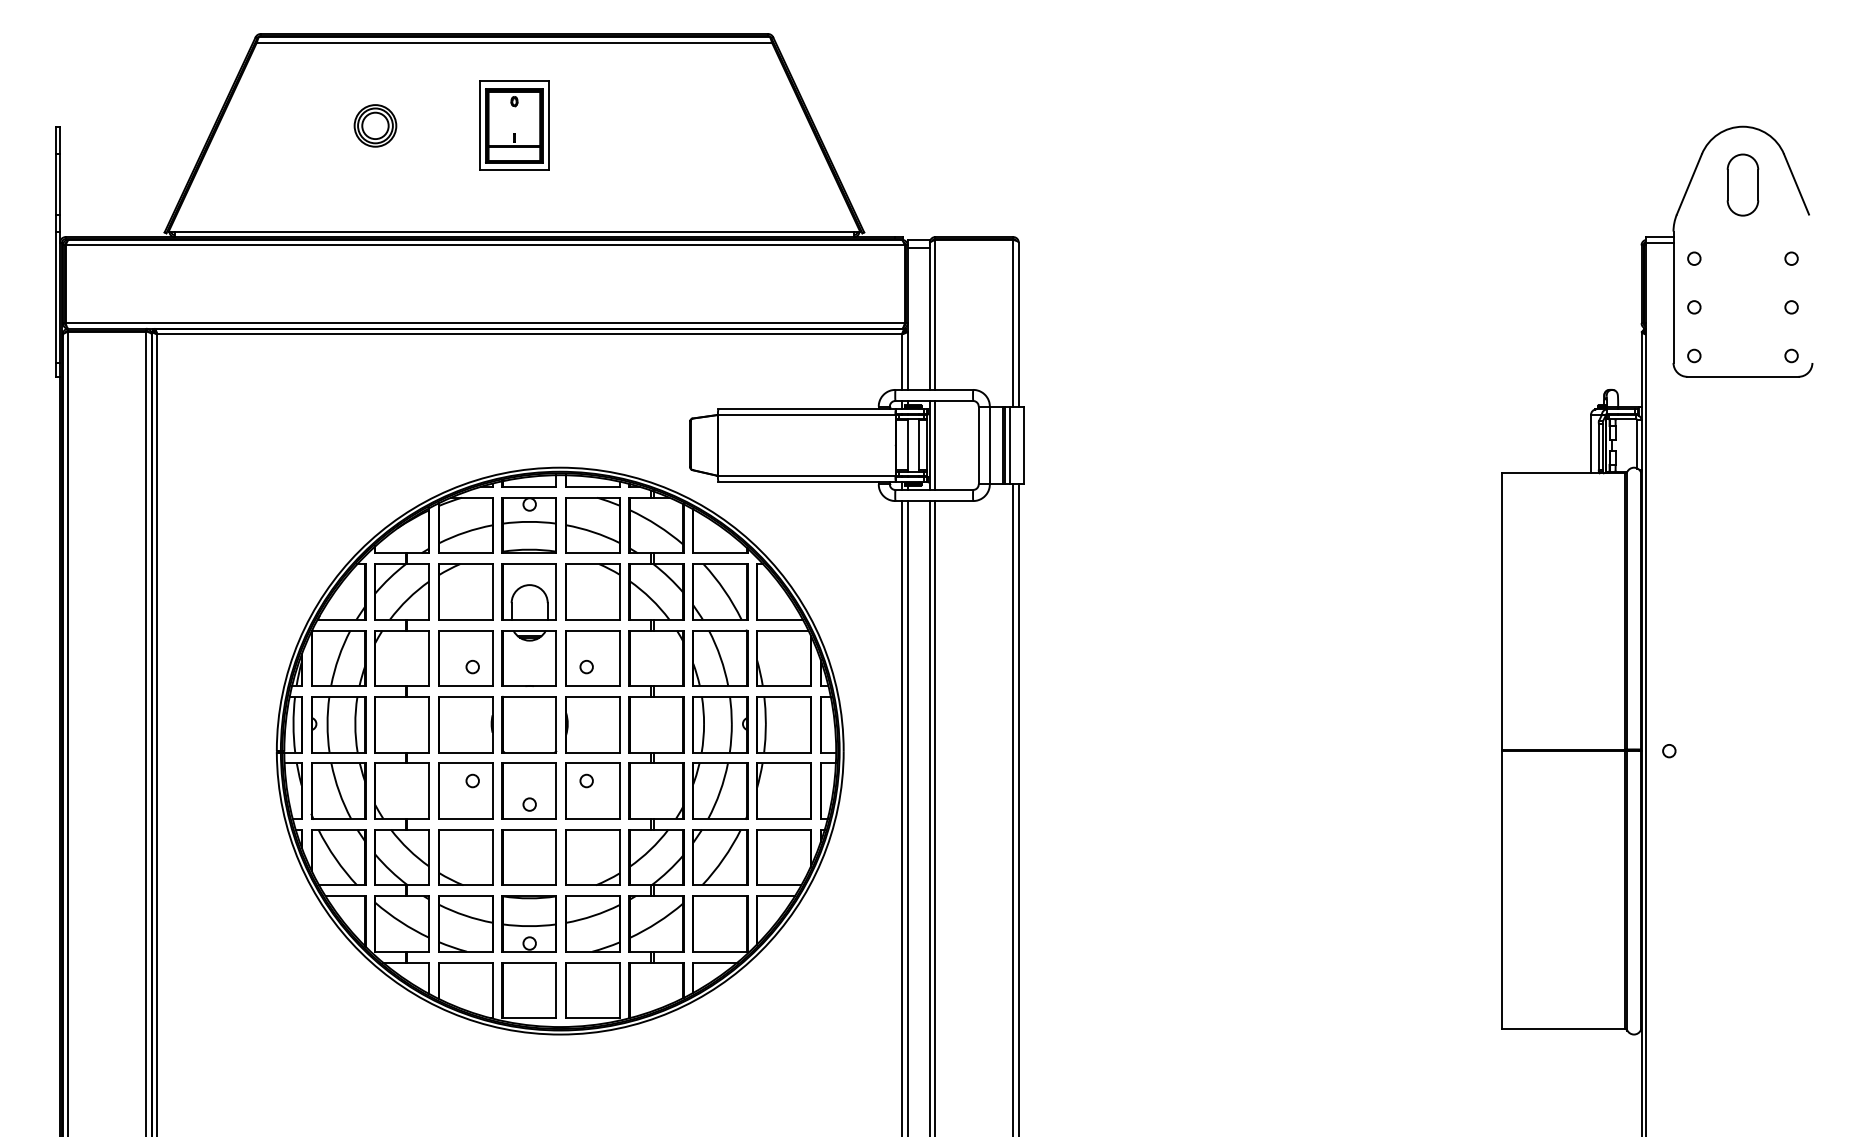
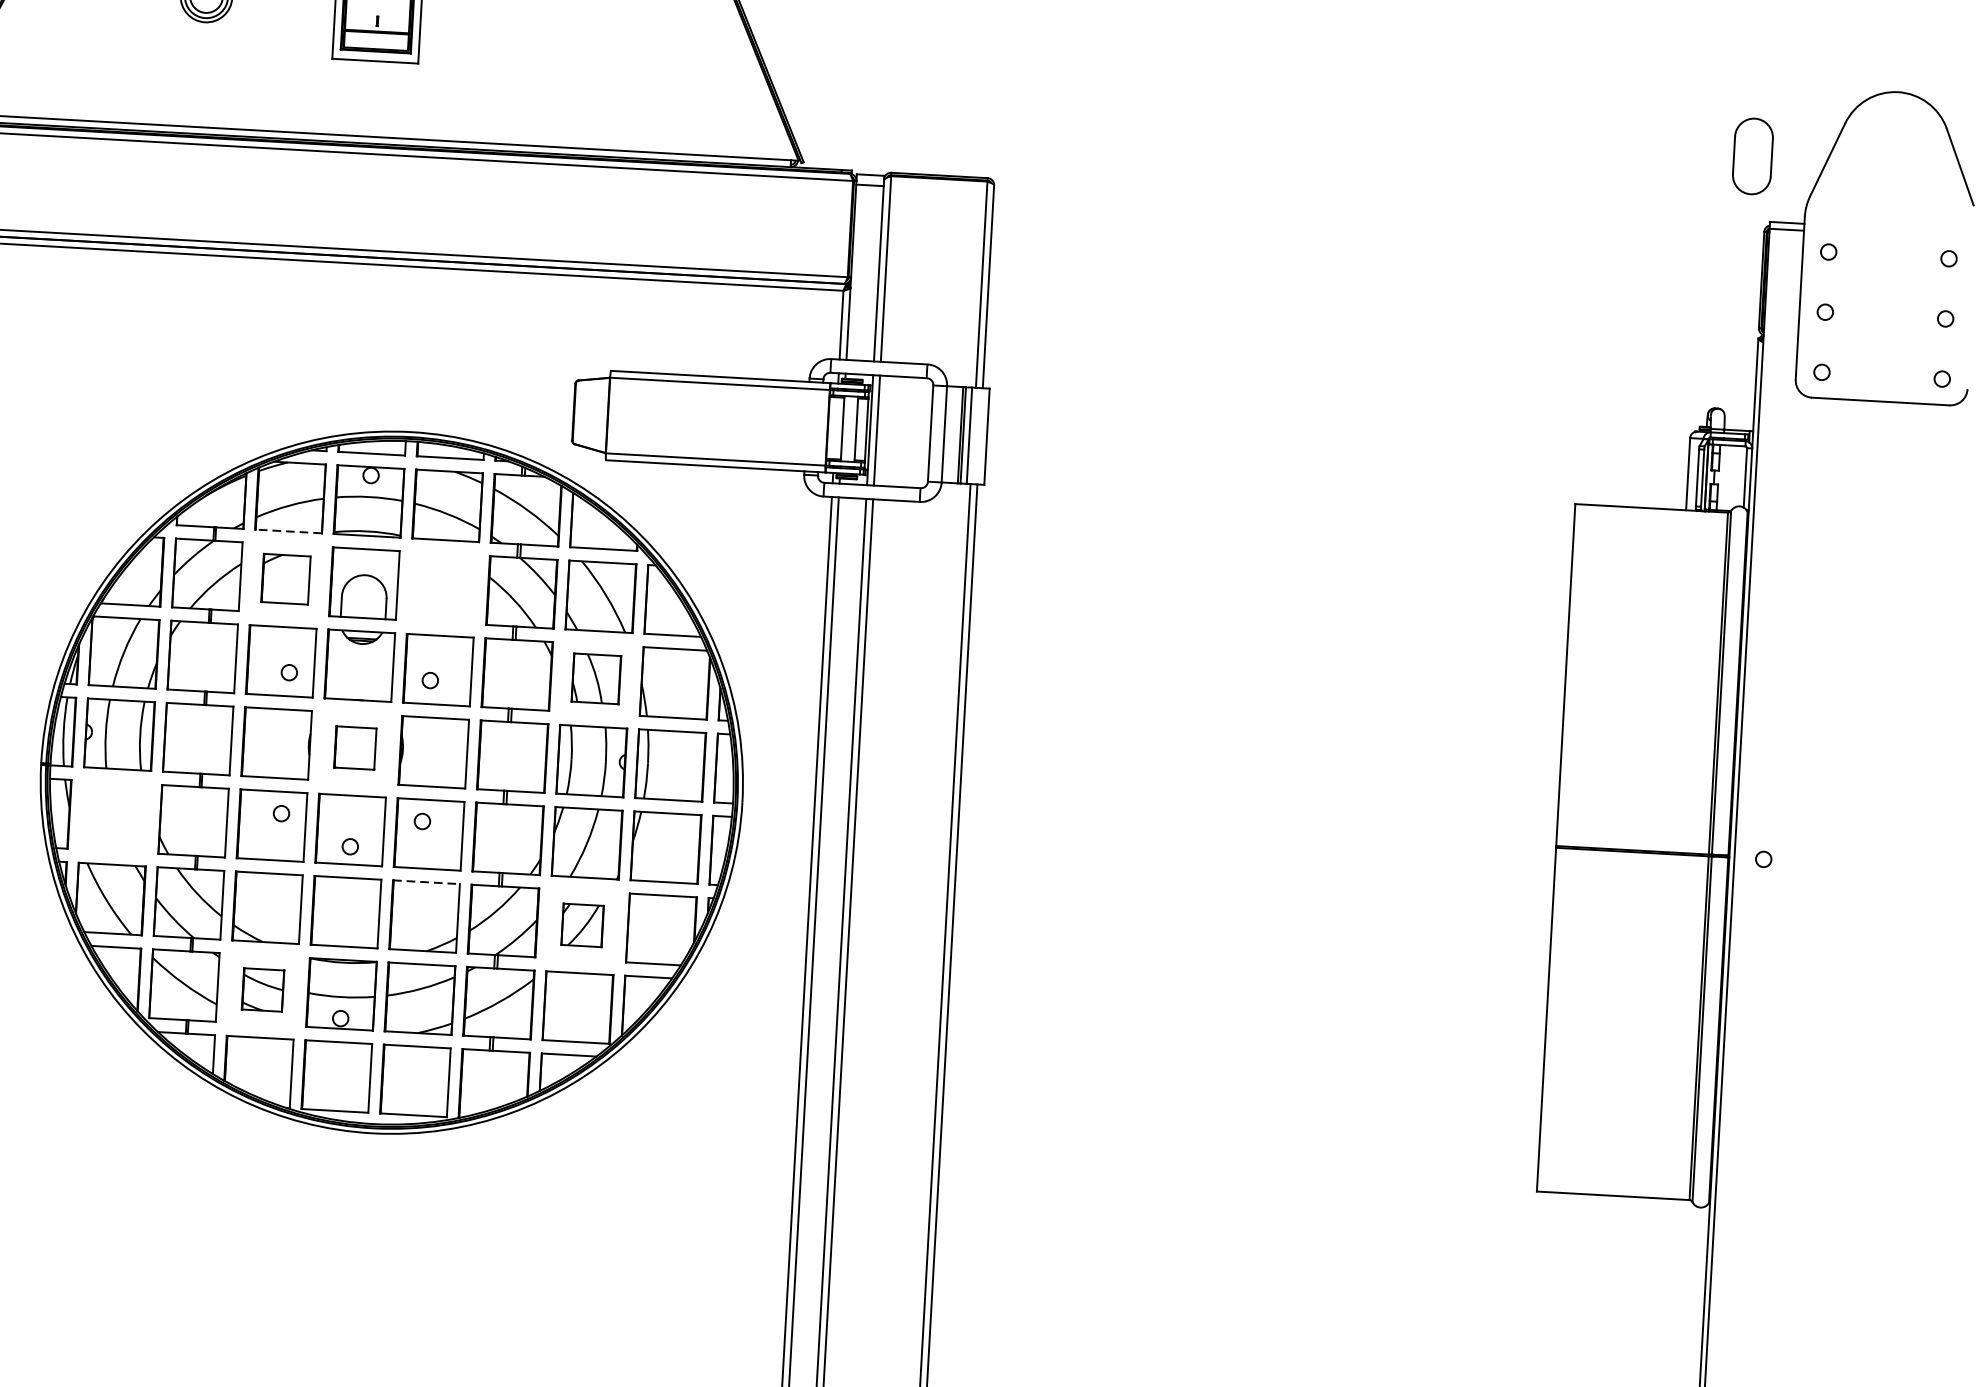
part: (1742, 184) -> (1752, 155), moved
line: (465, 553) -> (288, 531), solid -> dashed
part: (465, 591) -> (285, 578), size x0.7
part: (592, 591) -> (442, 587), removed
part: (720, 657) -> (596, 677), size x0.7
part: (529, 724) -> (355, 747), size x0.6
part: (338, 790) -> (114, 816), removed
line: (593, 829) -> (427, 881), solid -> dashed
part: (720, 857) -> (582, 925), size x0.6
part: (465, 923) -> (262, 989), size x0.6

